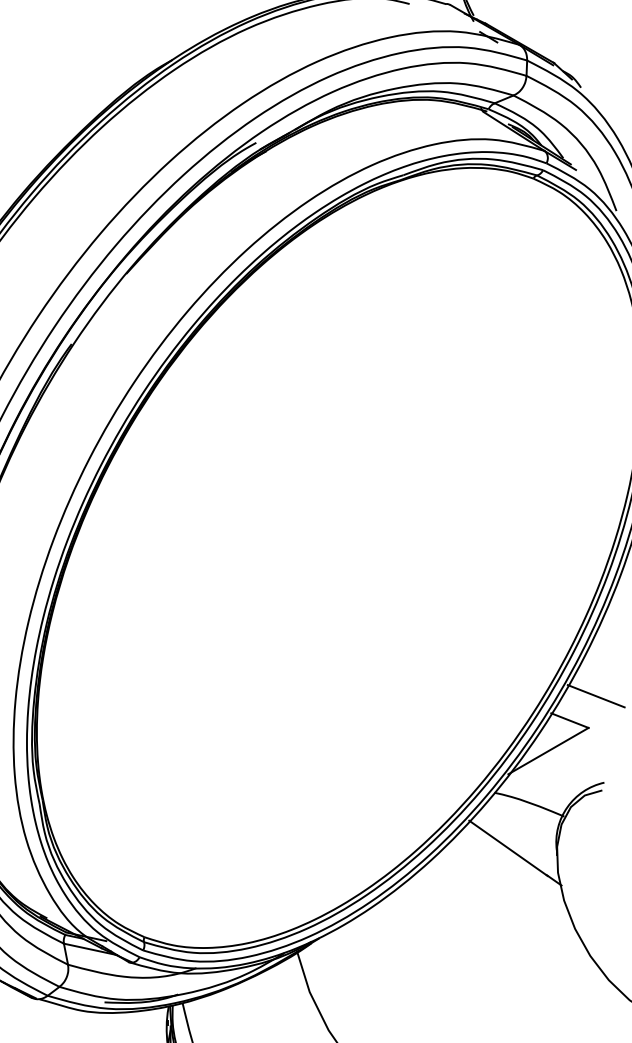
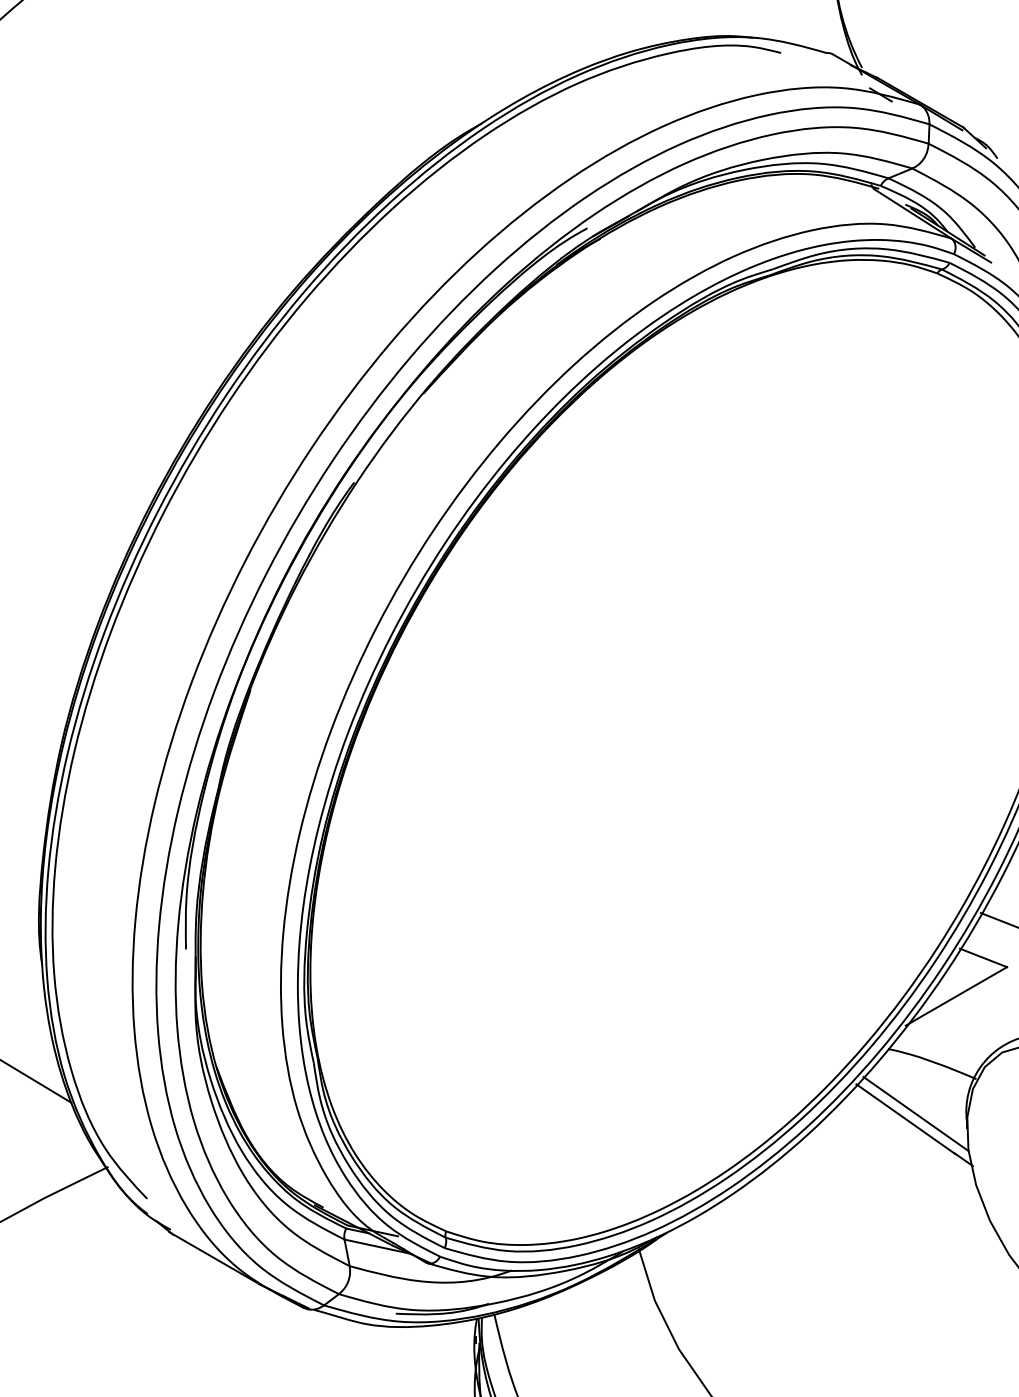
line: (516, 843) -> (915, 1113), added

